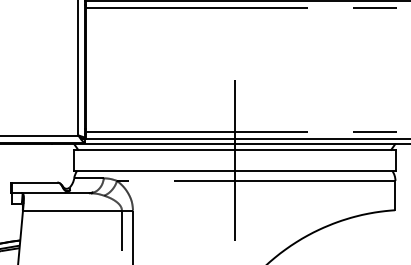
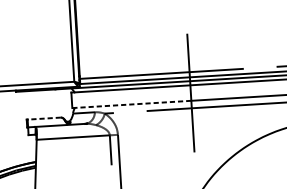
line: (154, 170) -> (132, 104), solid -> dashed
line: (34, 182) -> (43, 118), solid -> dashed

